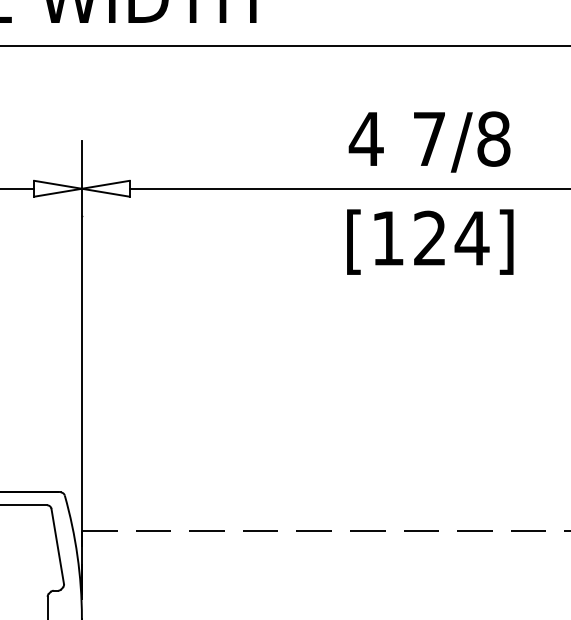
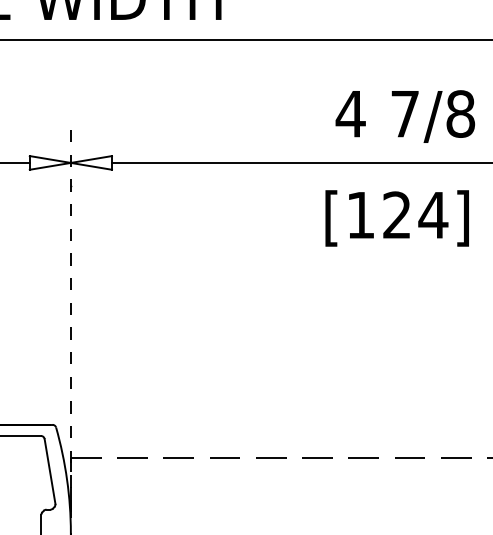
text: (429, 141) -> (405, 116), moved
text: (430, 241) -> (397, 217), moved
line: (81, 366) -> (70, 316), solid -> dashed

